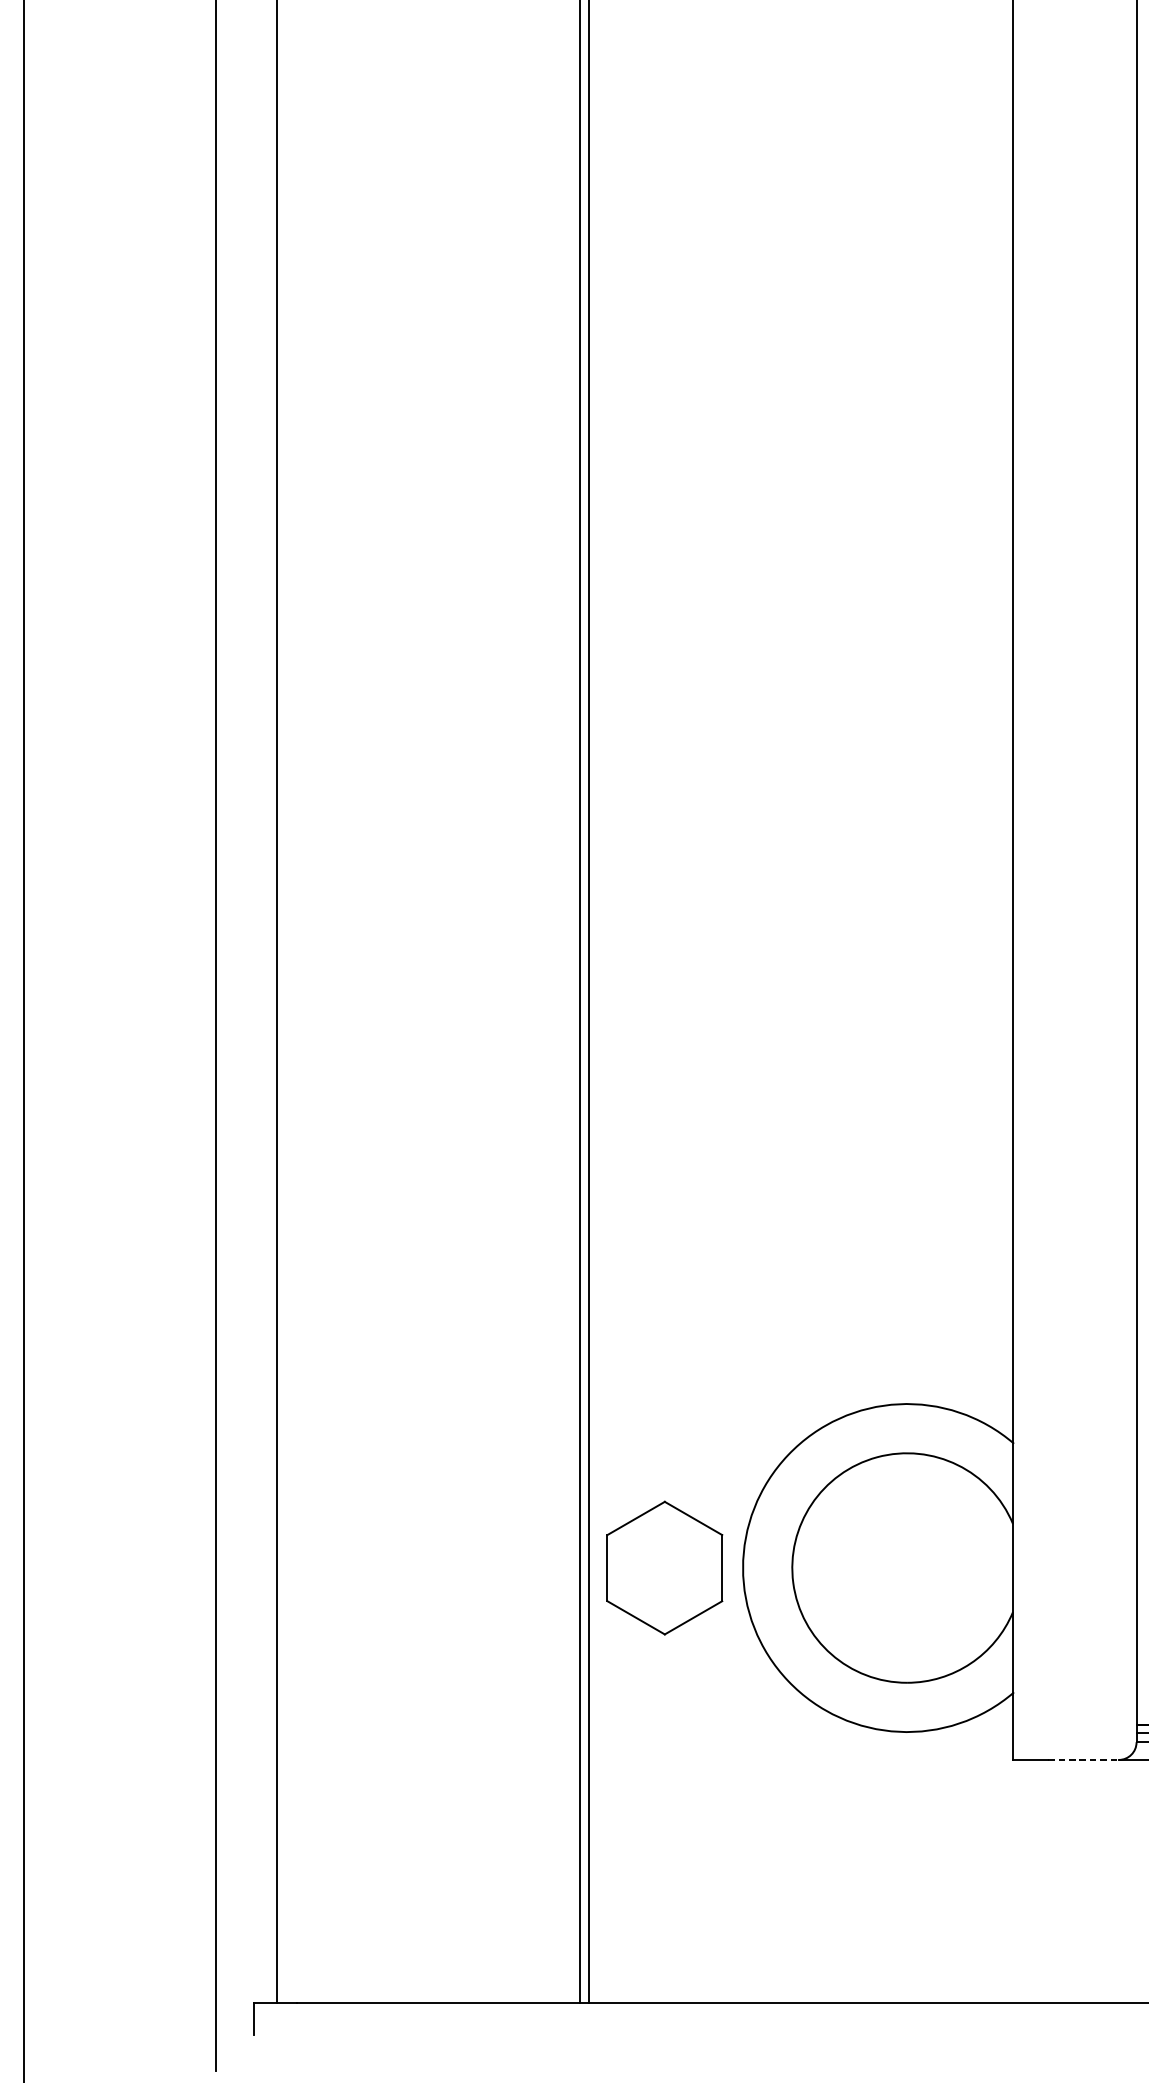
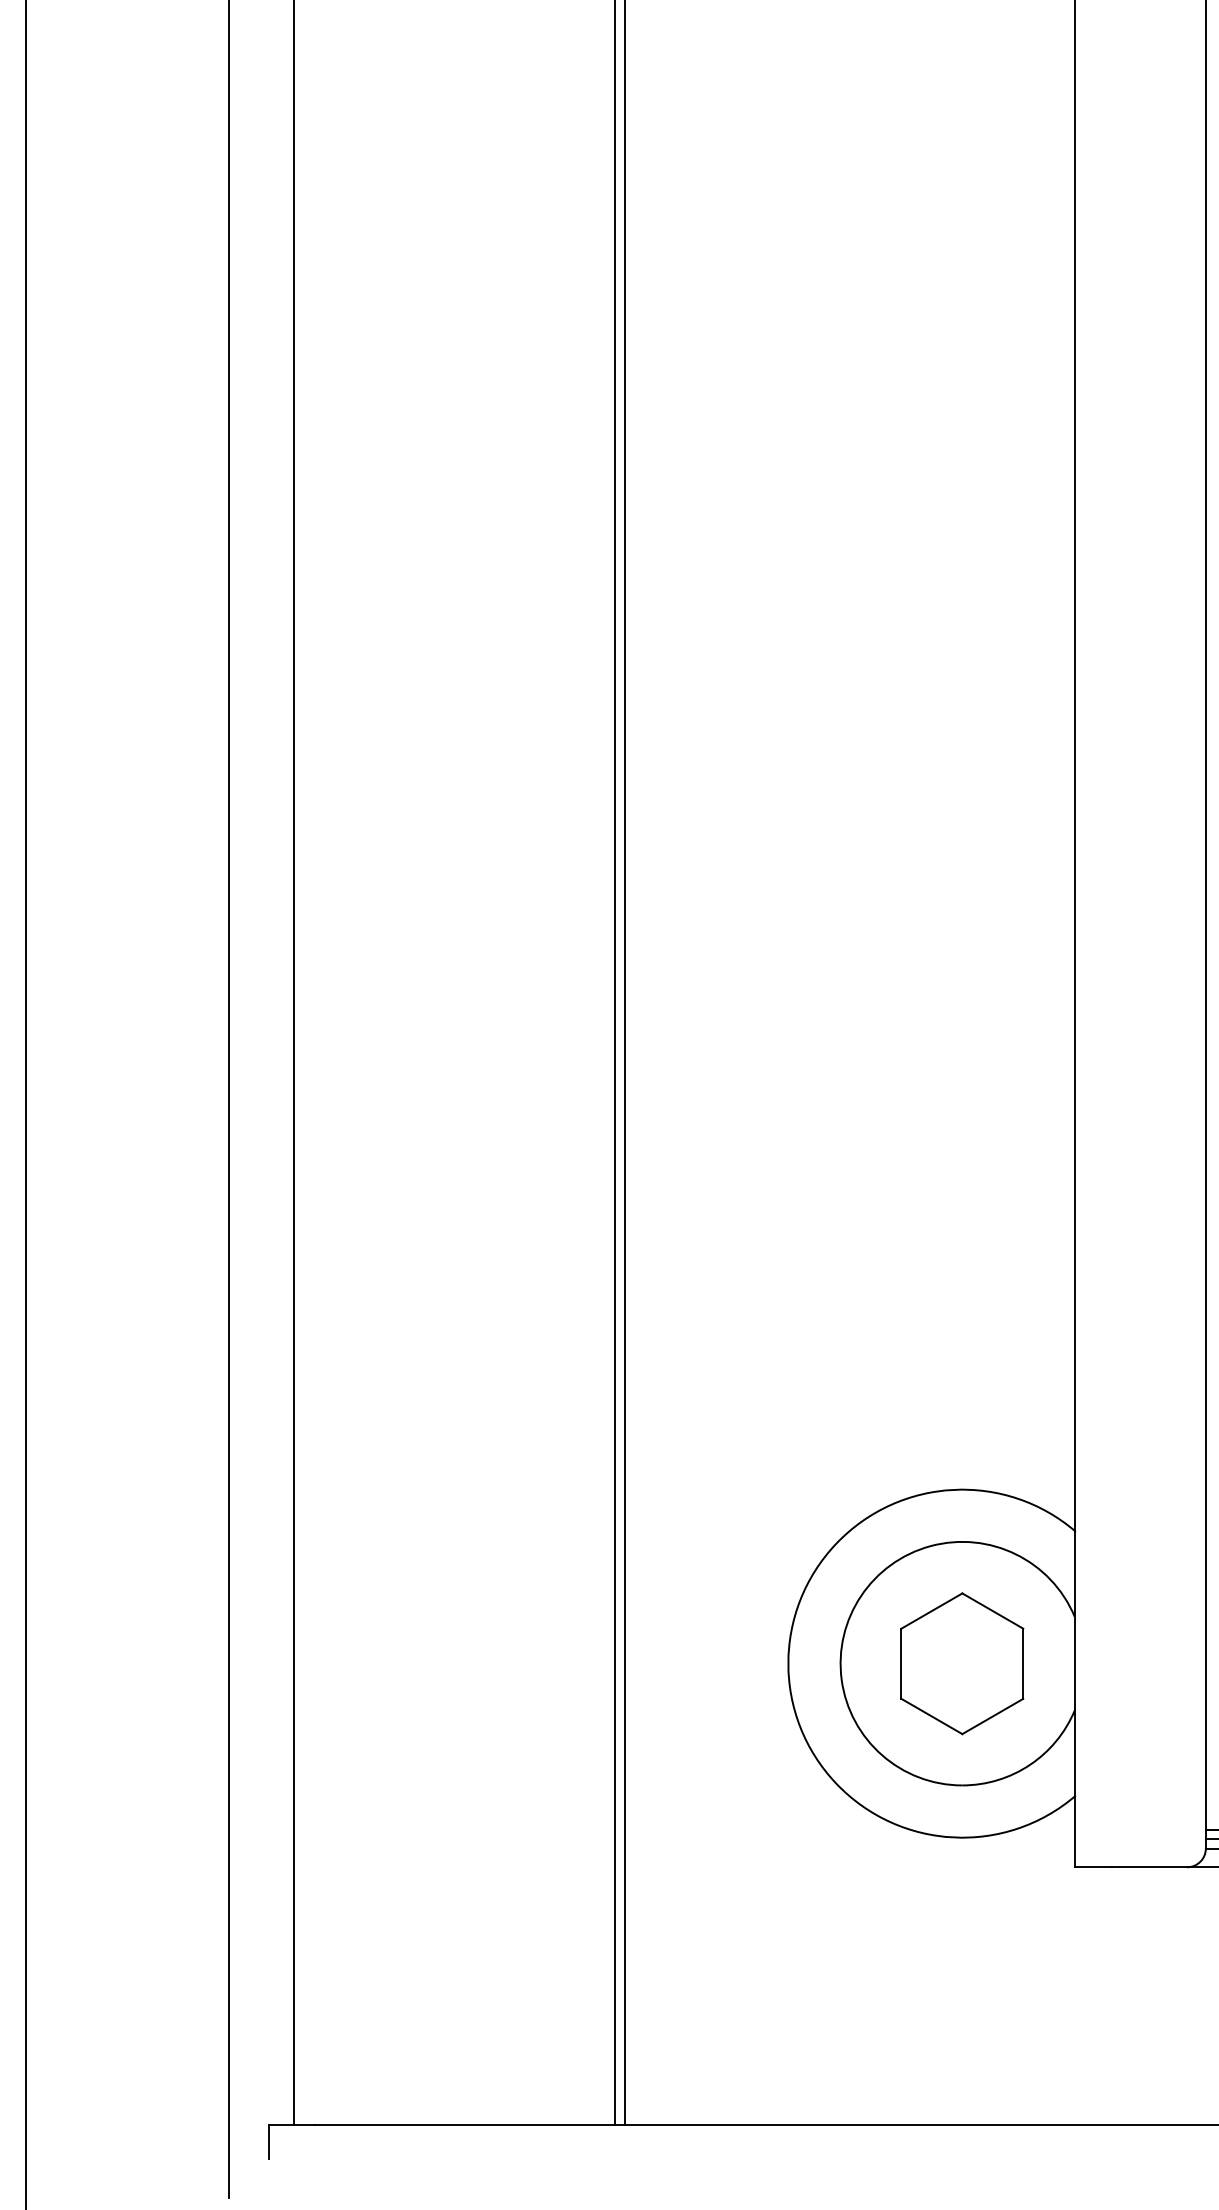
part: (664, 1567) -> (962, 1663), moved
line: (1084, 1760) -> (1150, 1867), dashed -> solid

